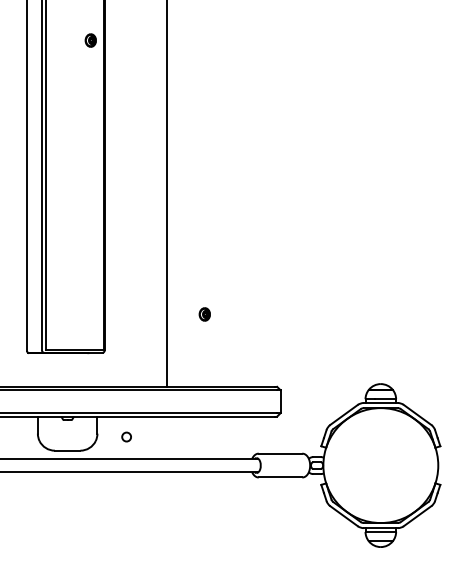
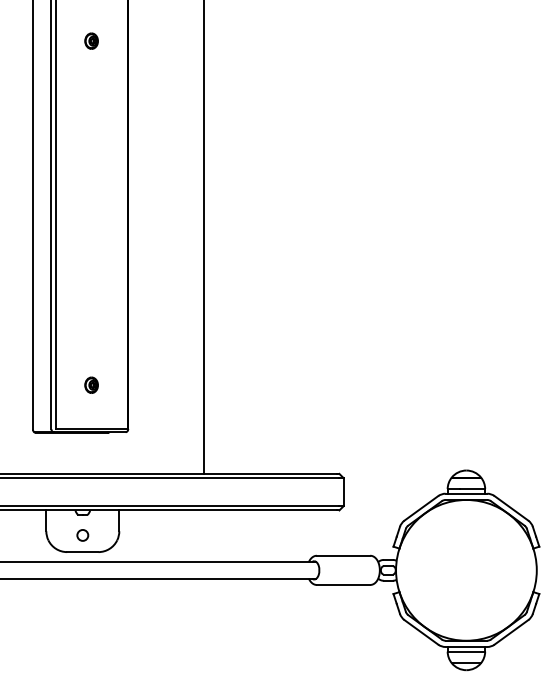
part: (90, 40) -> (91, 41), moved
part: (204, 314) -> (91, 385), moved
circle: (126, 436) -> (82, 534), moved

